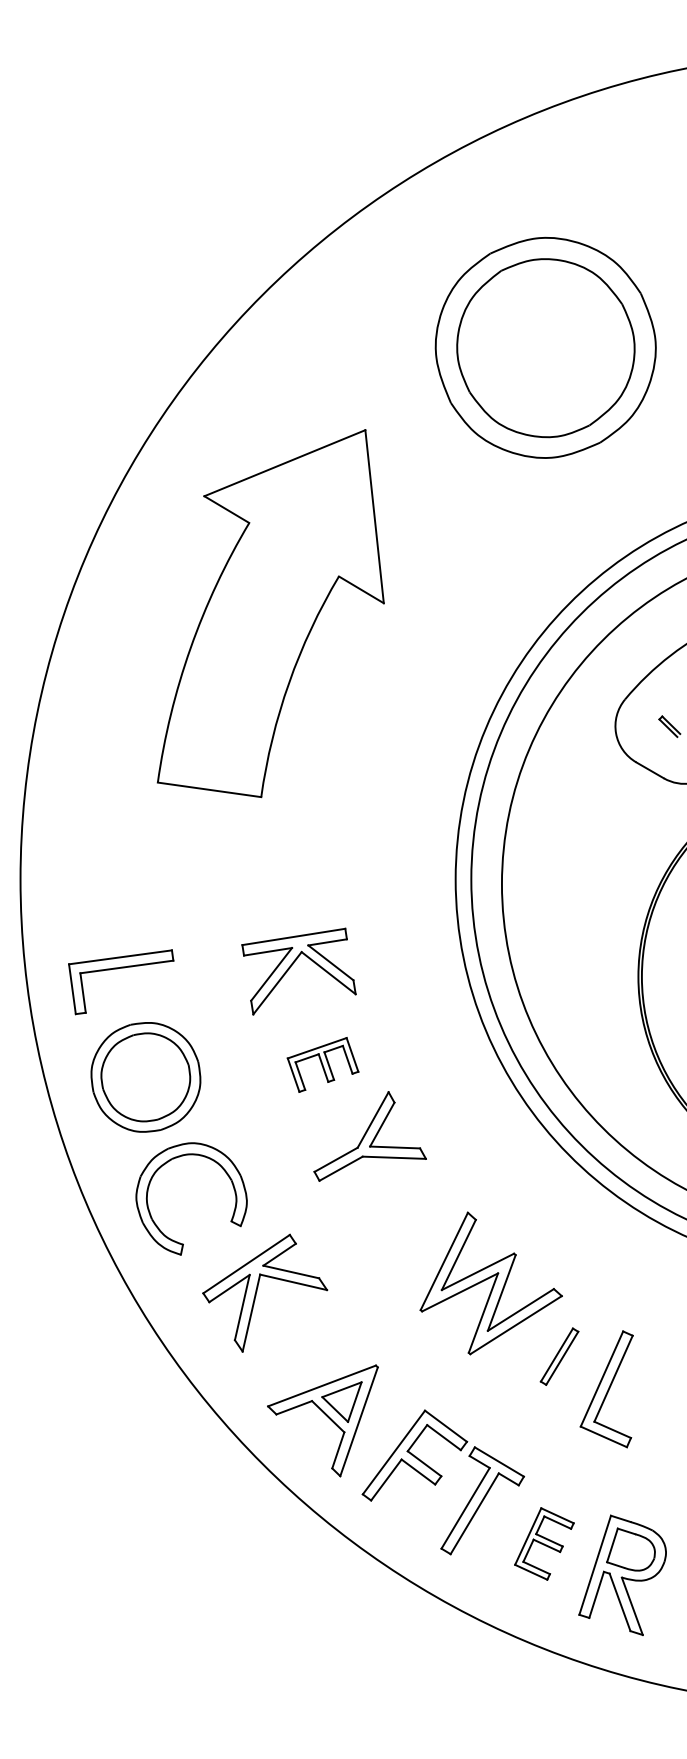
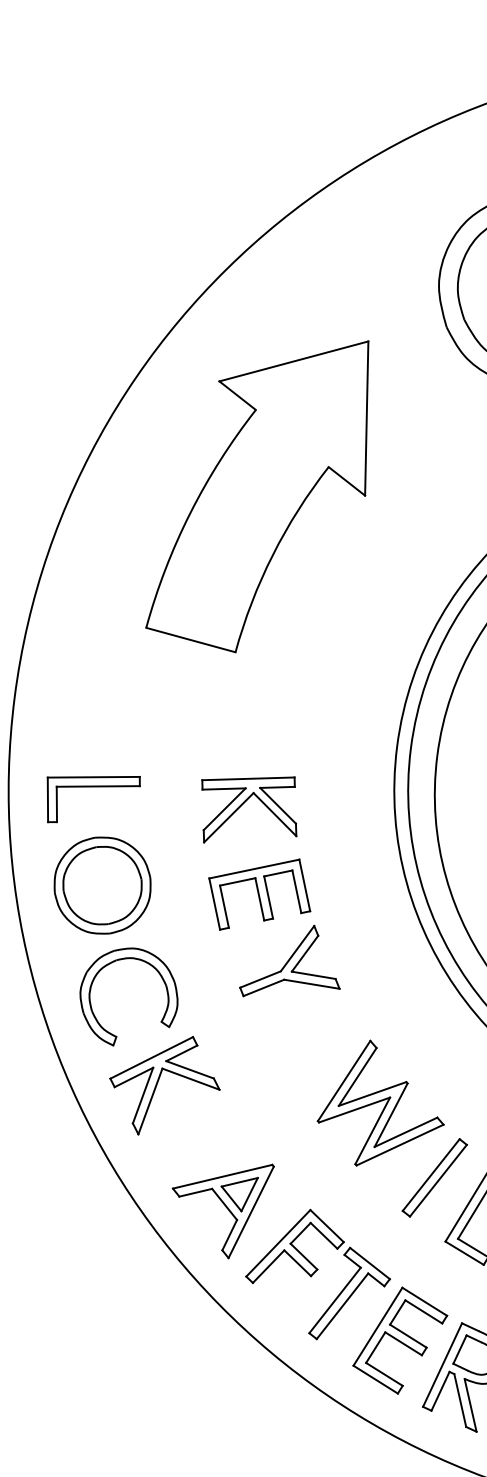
part: (322, 1064) -> (259, 894), size x1.67
part: (257, 1291) -> (158, 1083), moved
part: (559, 1356) -> (434, 1177), size x1.67
part: (544, 1543) -> (400, 1340), size x1.67

